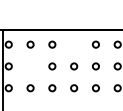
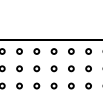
circle: (73, 44) -> (53, 51), added
circle: (30, 66) -> (19, 68), added

